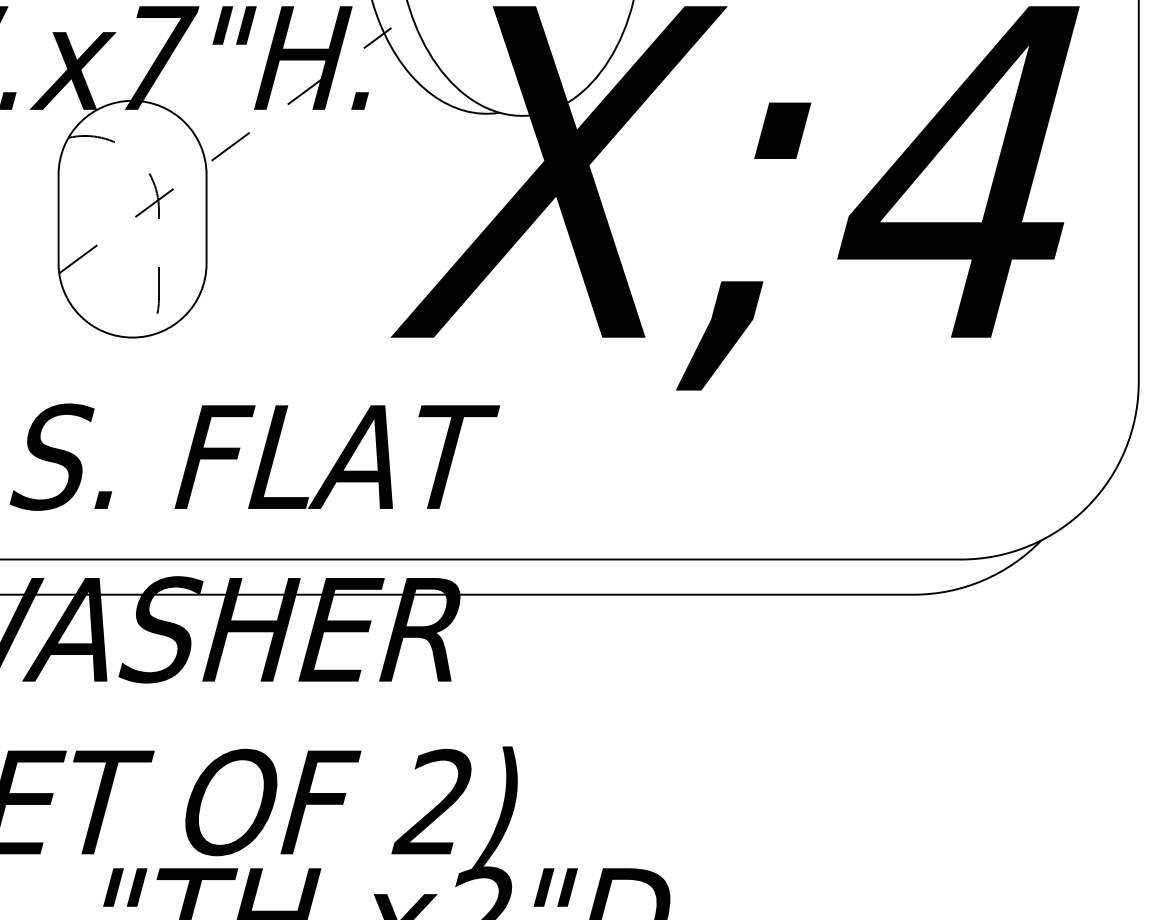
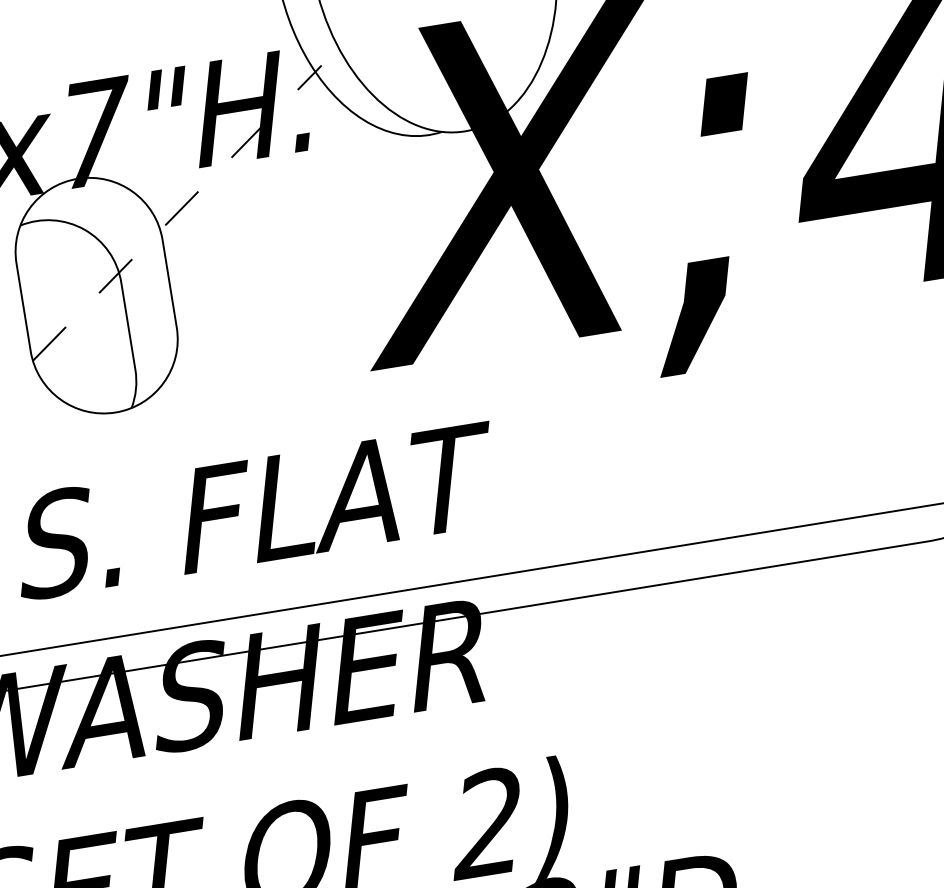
line: (158, 201) -> (119, 274), dashed -> solid

